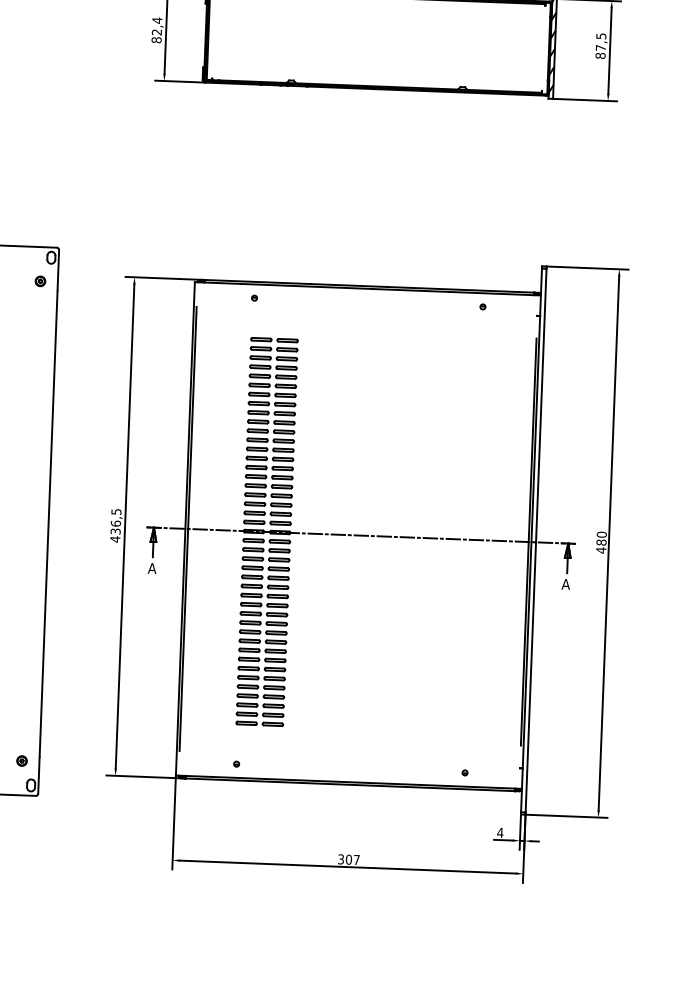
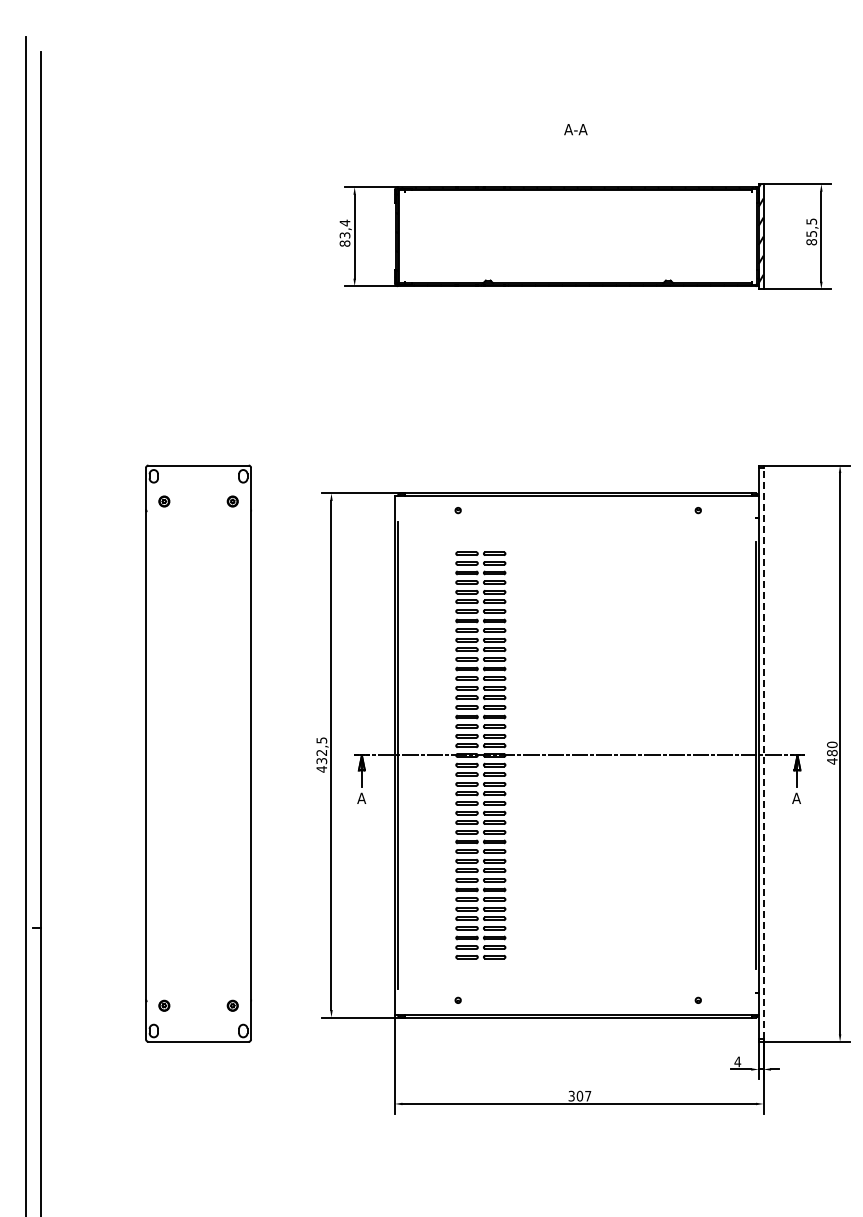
text: (157, 32) -> (345, 235), 82,4 -> 83,4
text: (600, 47) -> (811, 233), 87,5 -> 85,5
text: (115, 523) -> (321, 752), 436,5 -> 432,5
line: (536, 540) -> (763, 753), solid -> dashed

